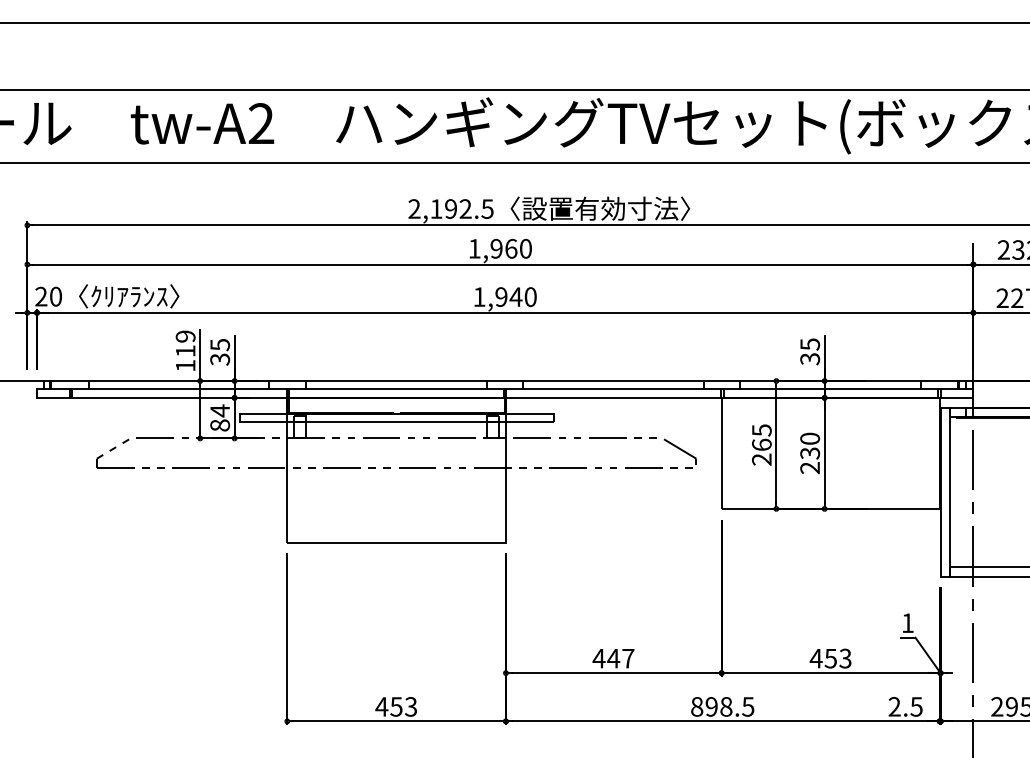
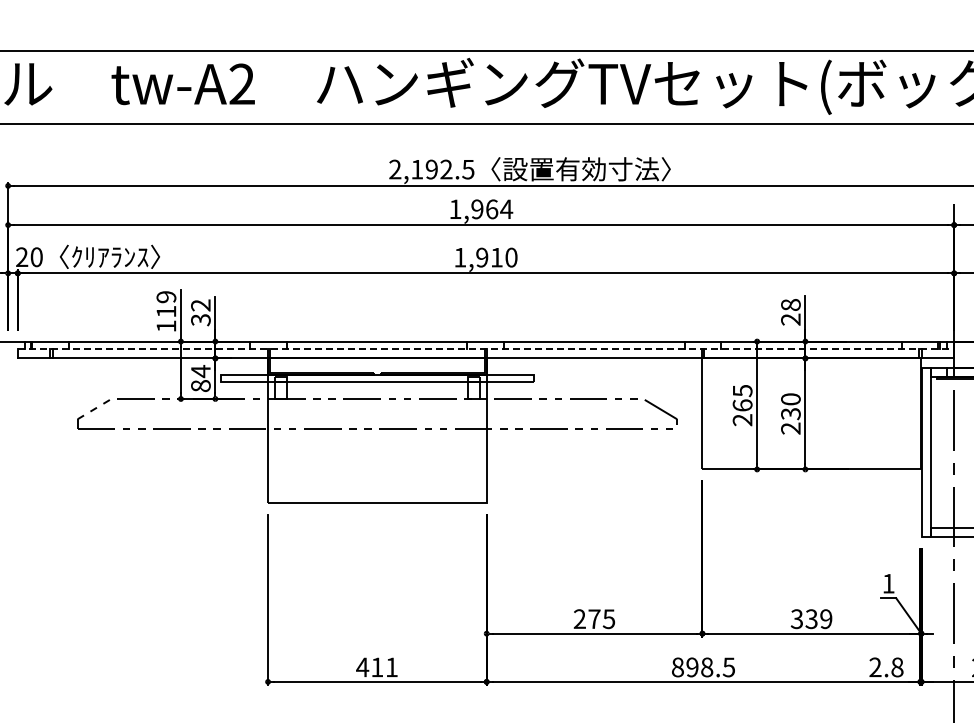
text: (525, 248) -> (506, 209), 1,960 -> 1,964
text: (515, 296) -> (496, 257), 1,940 -> 1,910
text: (220, 344) -> (201, 305), 35 -> 32
text: (810, 351) -> (791, 312), 35 -> 28
line: (505, 388) -> (486, 349), solid -> dashed
text: (613, 658) -> (594, 619), 447 -> 275
text: (830, 658) -> (811, 619), 453 -> 339
text: (403, 706) -> (384, 667), 453 -> 411
text: (916, 706) -> (897, 667), 2.5 -> 2.8

